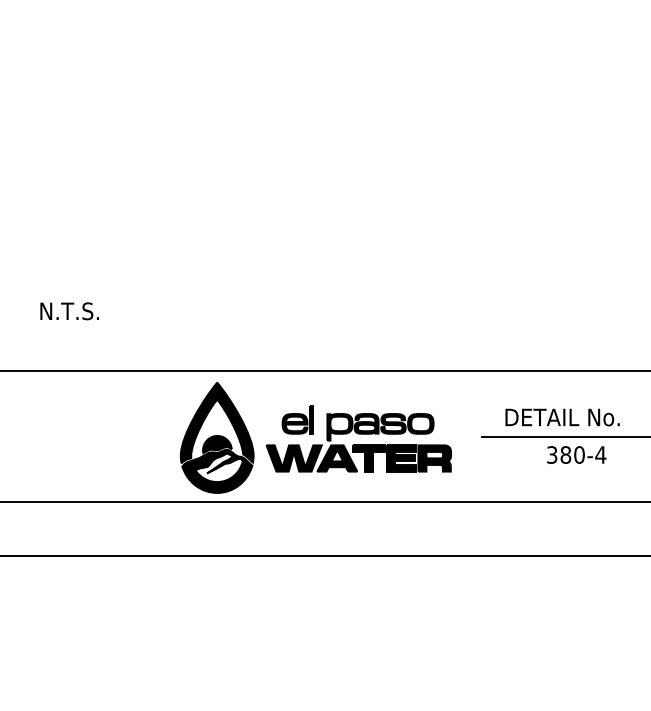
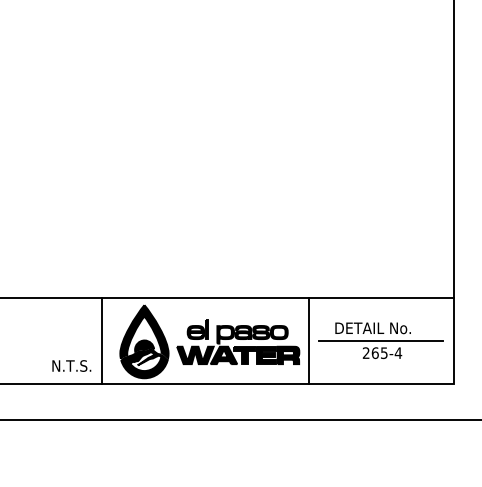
text: (69, 310) -> (71, 365), moved
line: (152, 435) -> (101, 340), added
line: (464, 435) -> (308, 340), added
text: (566, 455) -> (375, 353), 380-4 -> 265-4

